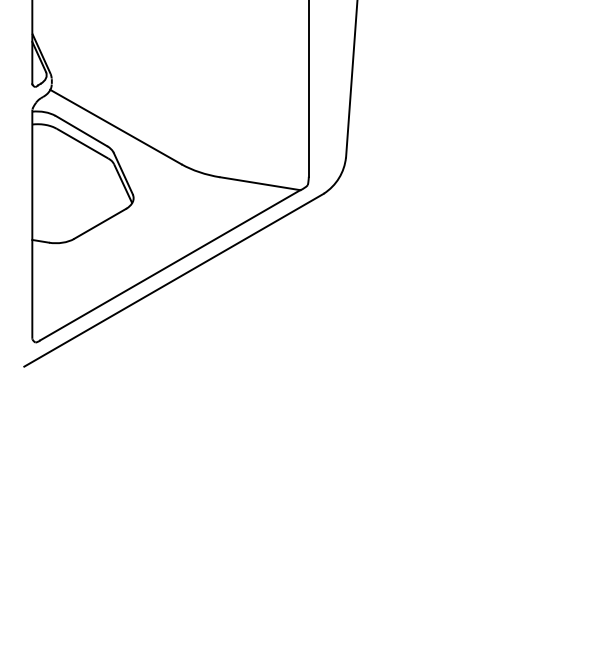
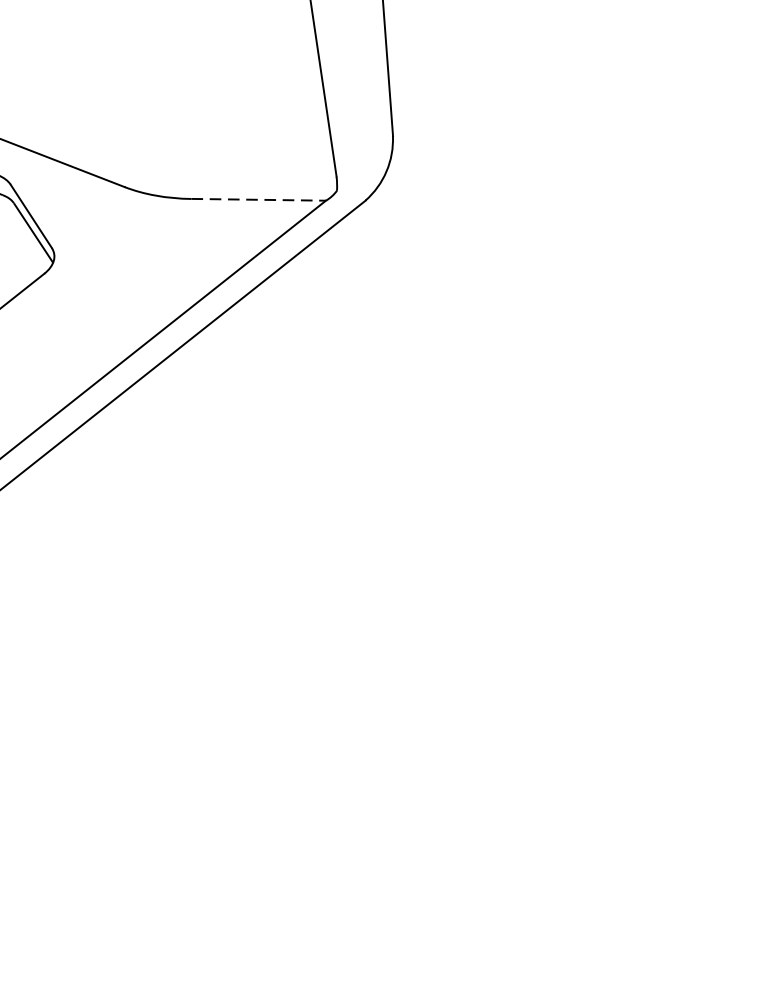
line: (260, 183) -> (258, 199), solid -> dashed

